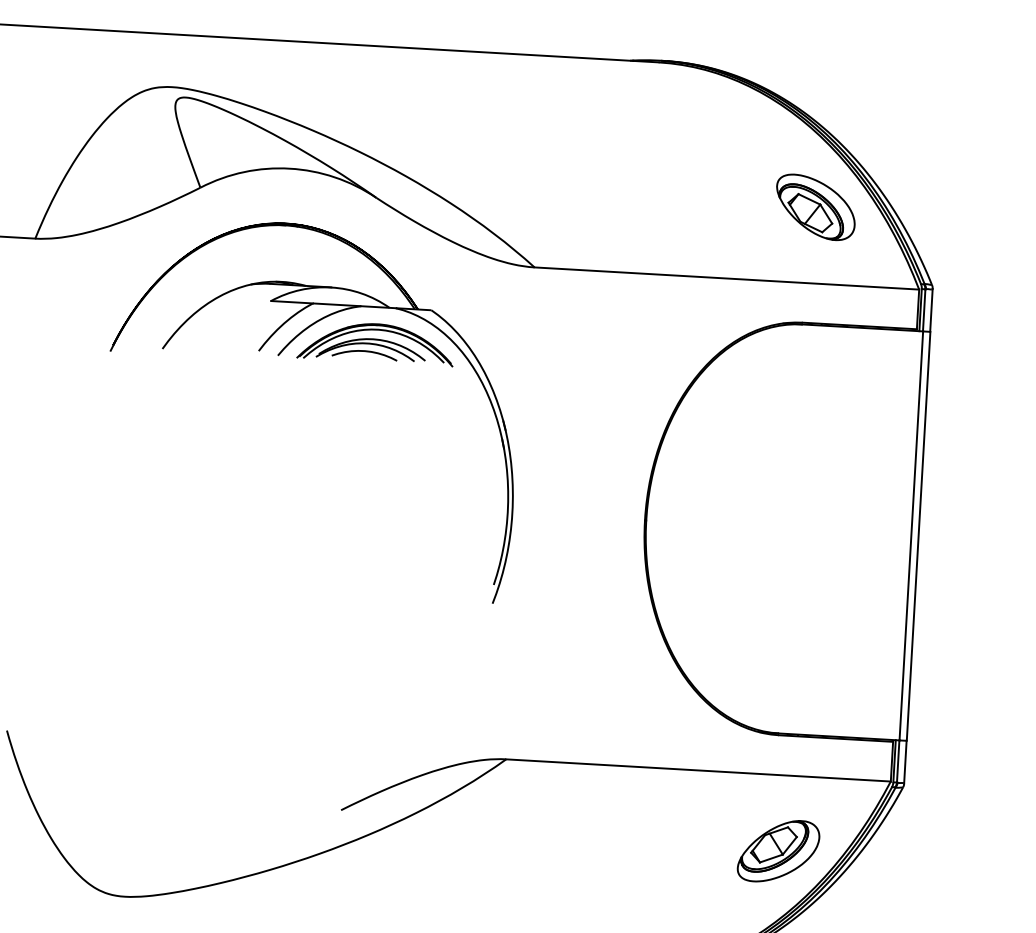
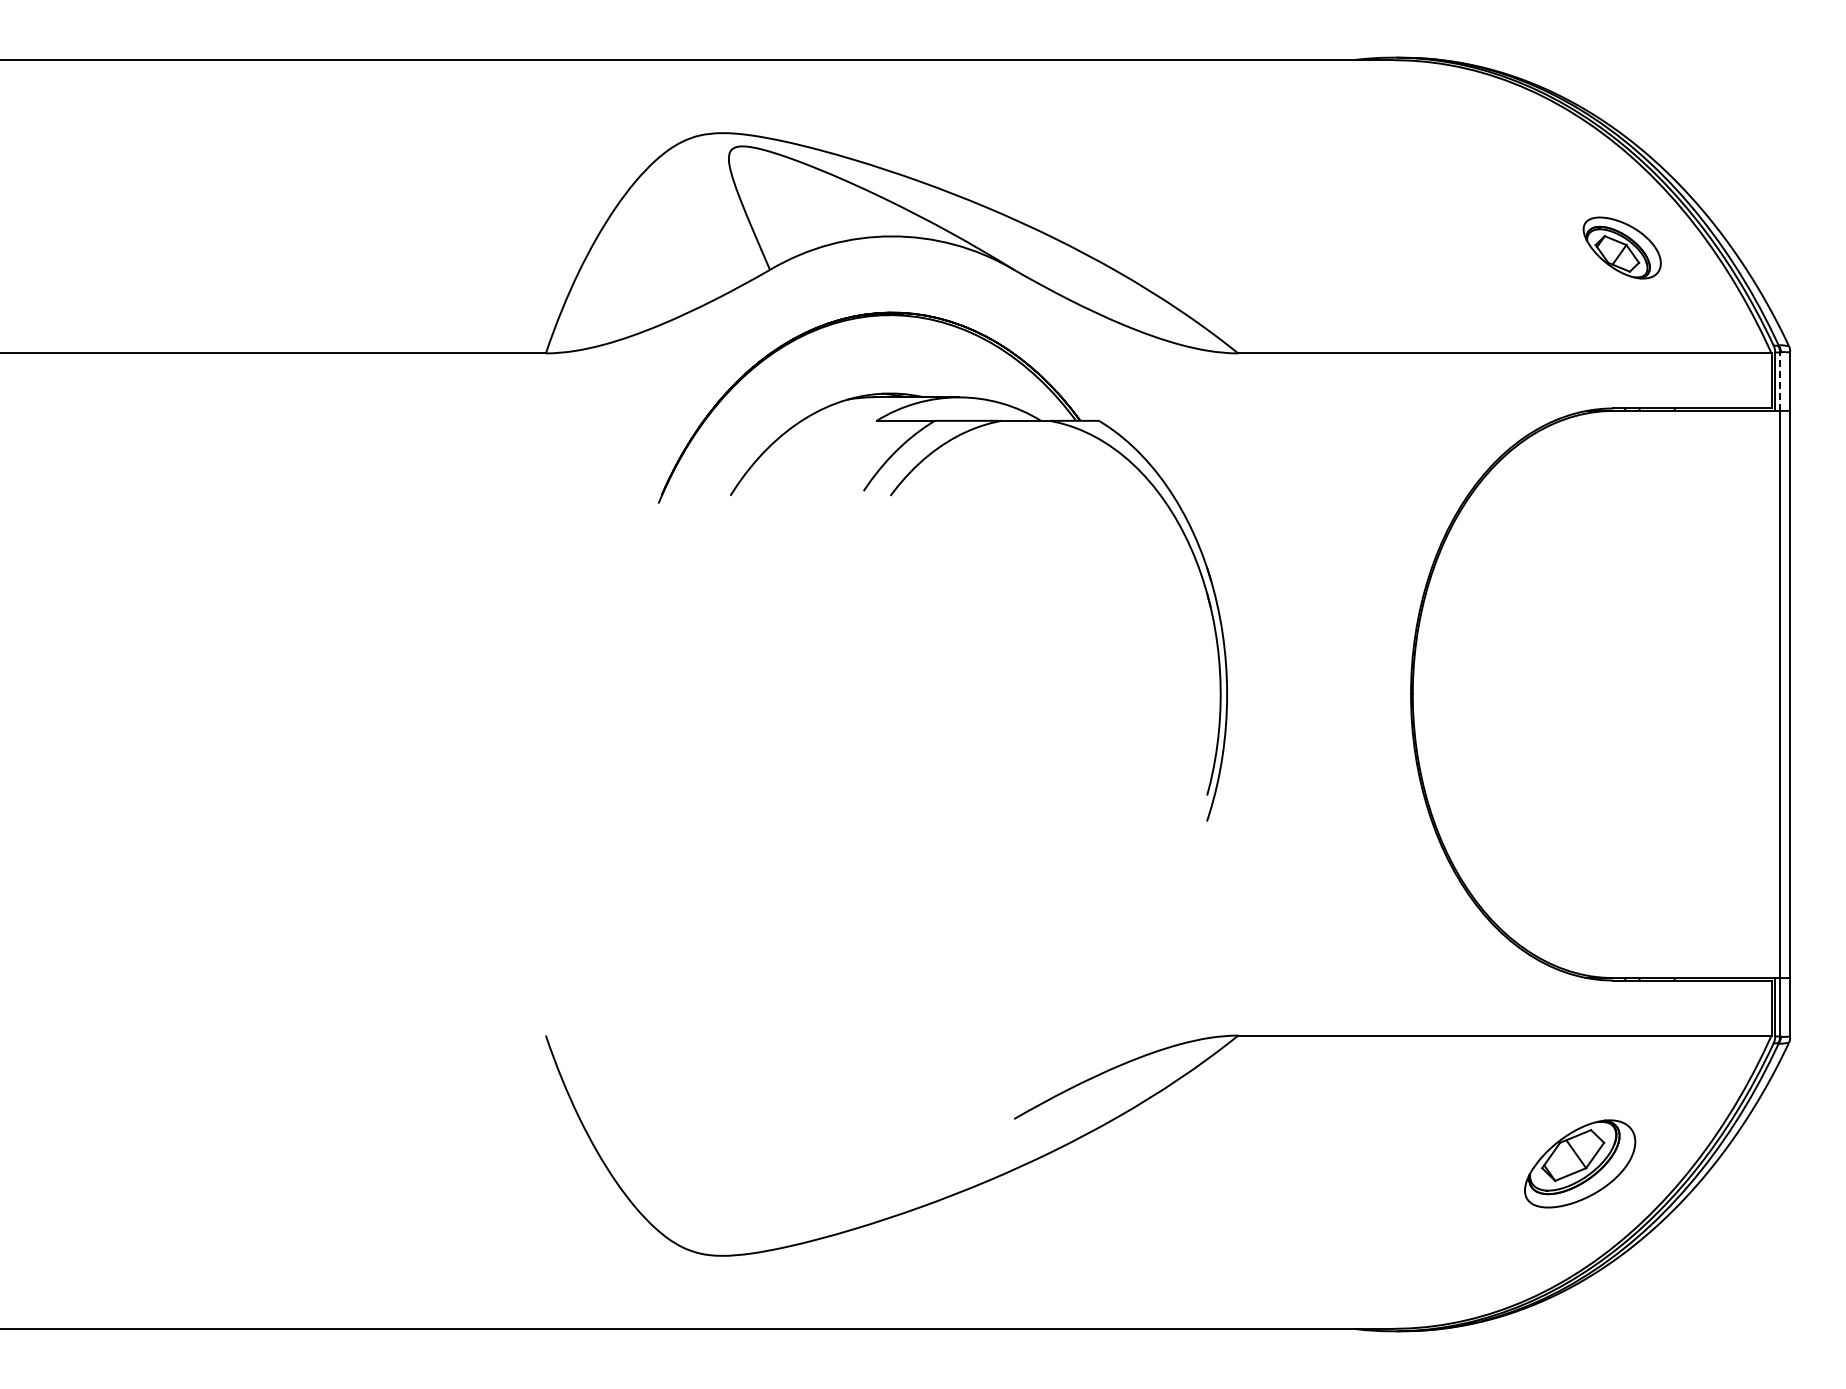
part: (816, 207) -> (1622, 247), size x0.7
line: (924, 310) -> (1780, 381), solid -> dashed
part: (375, 342) -> (1024, 470), removed
part: (778, 850) -> (1580, 1163), moved

